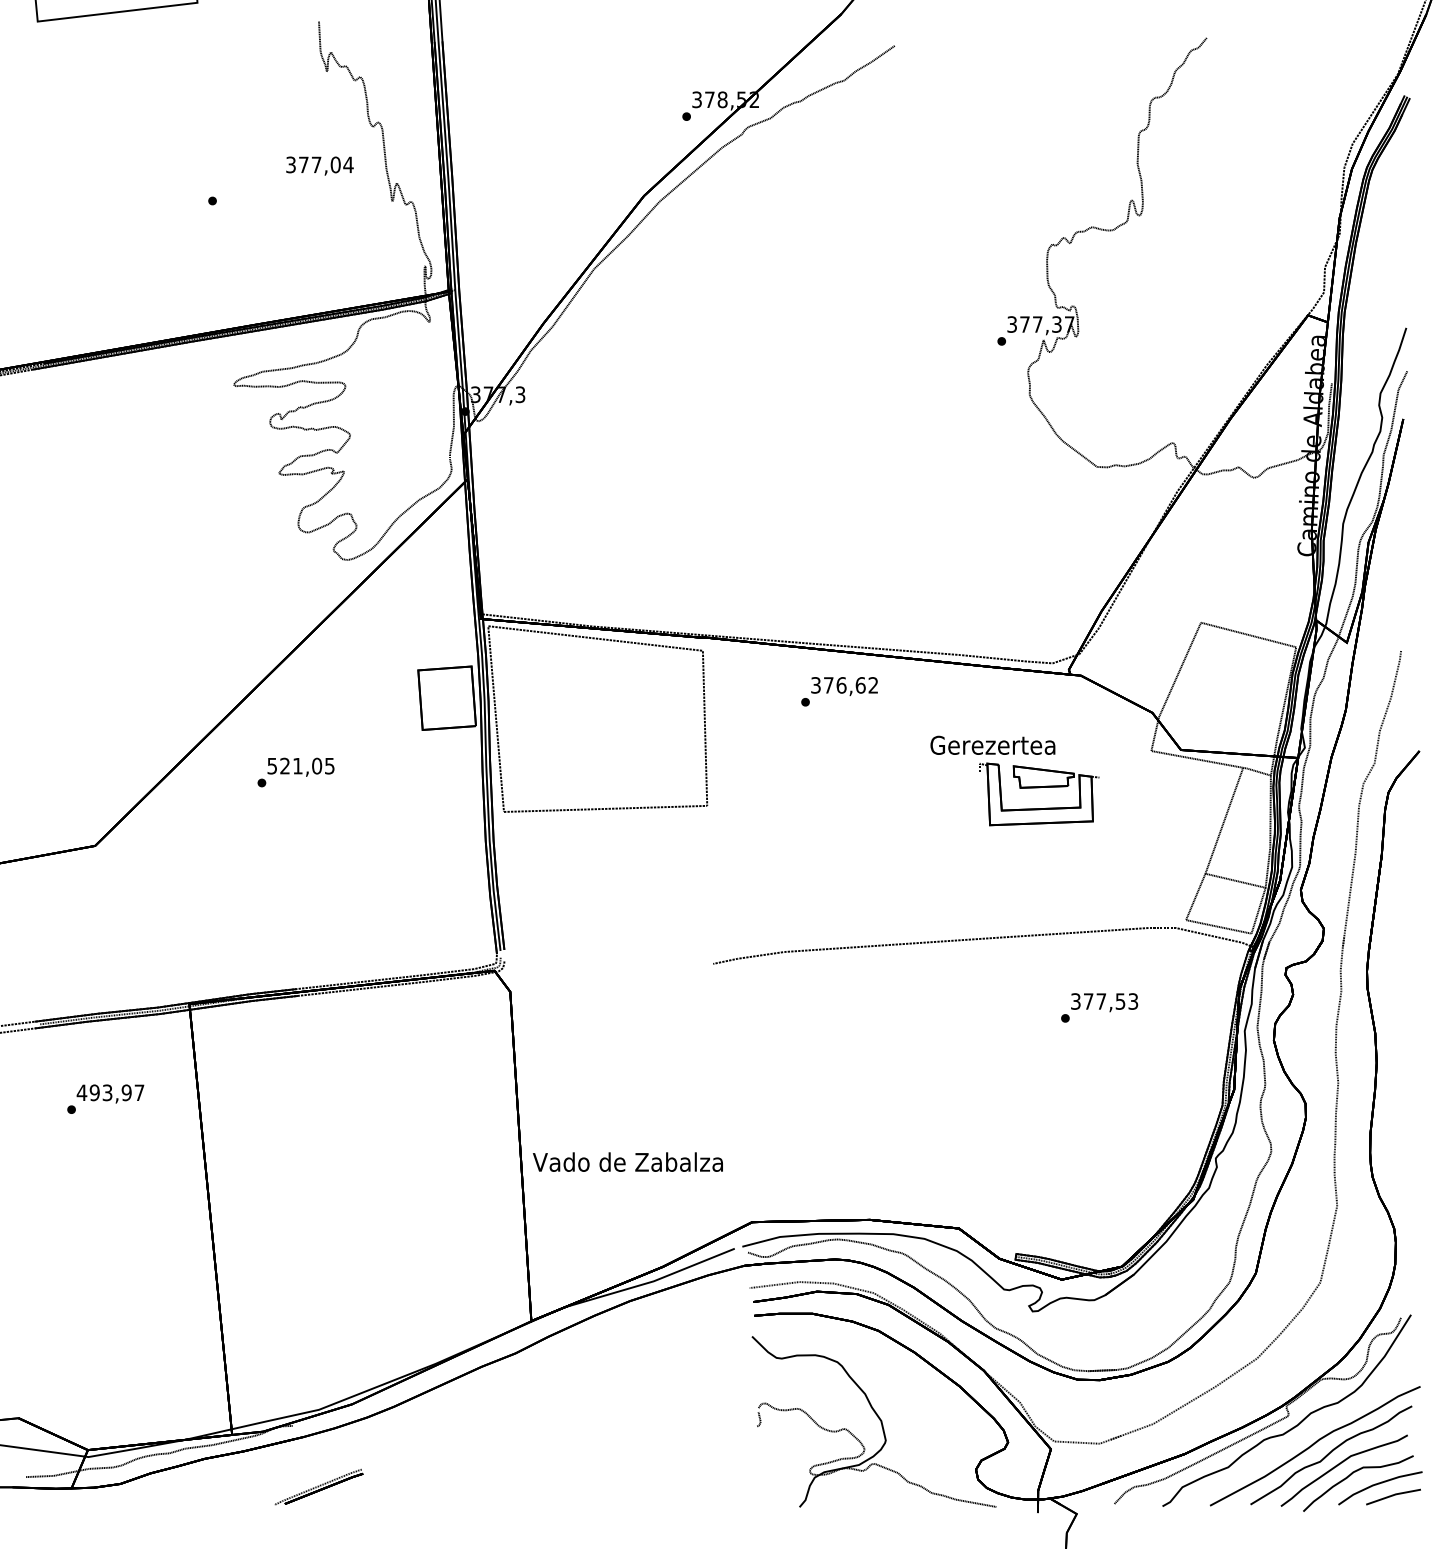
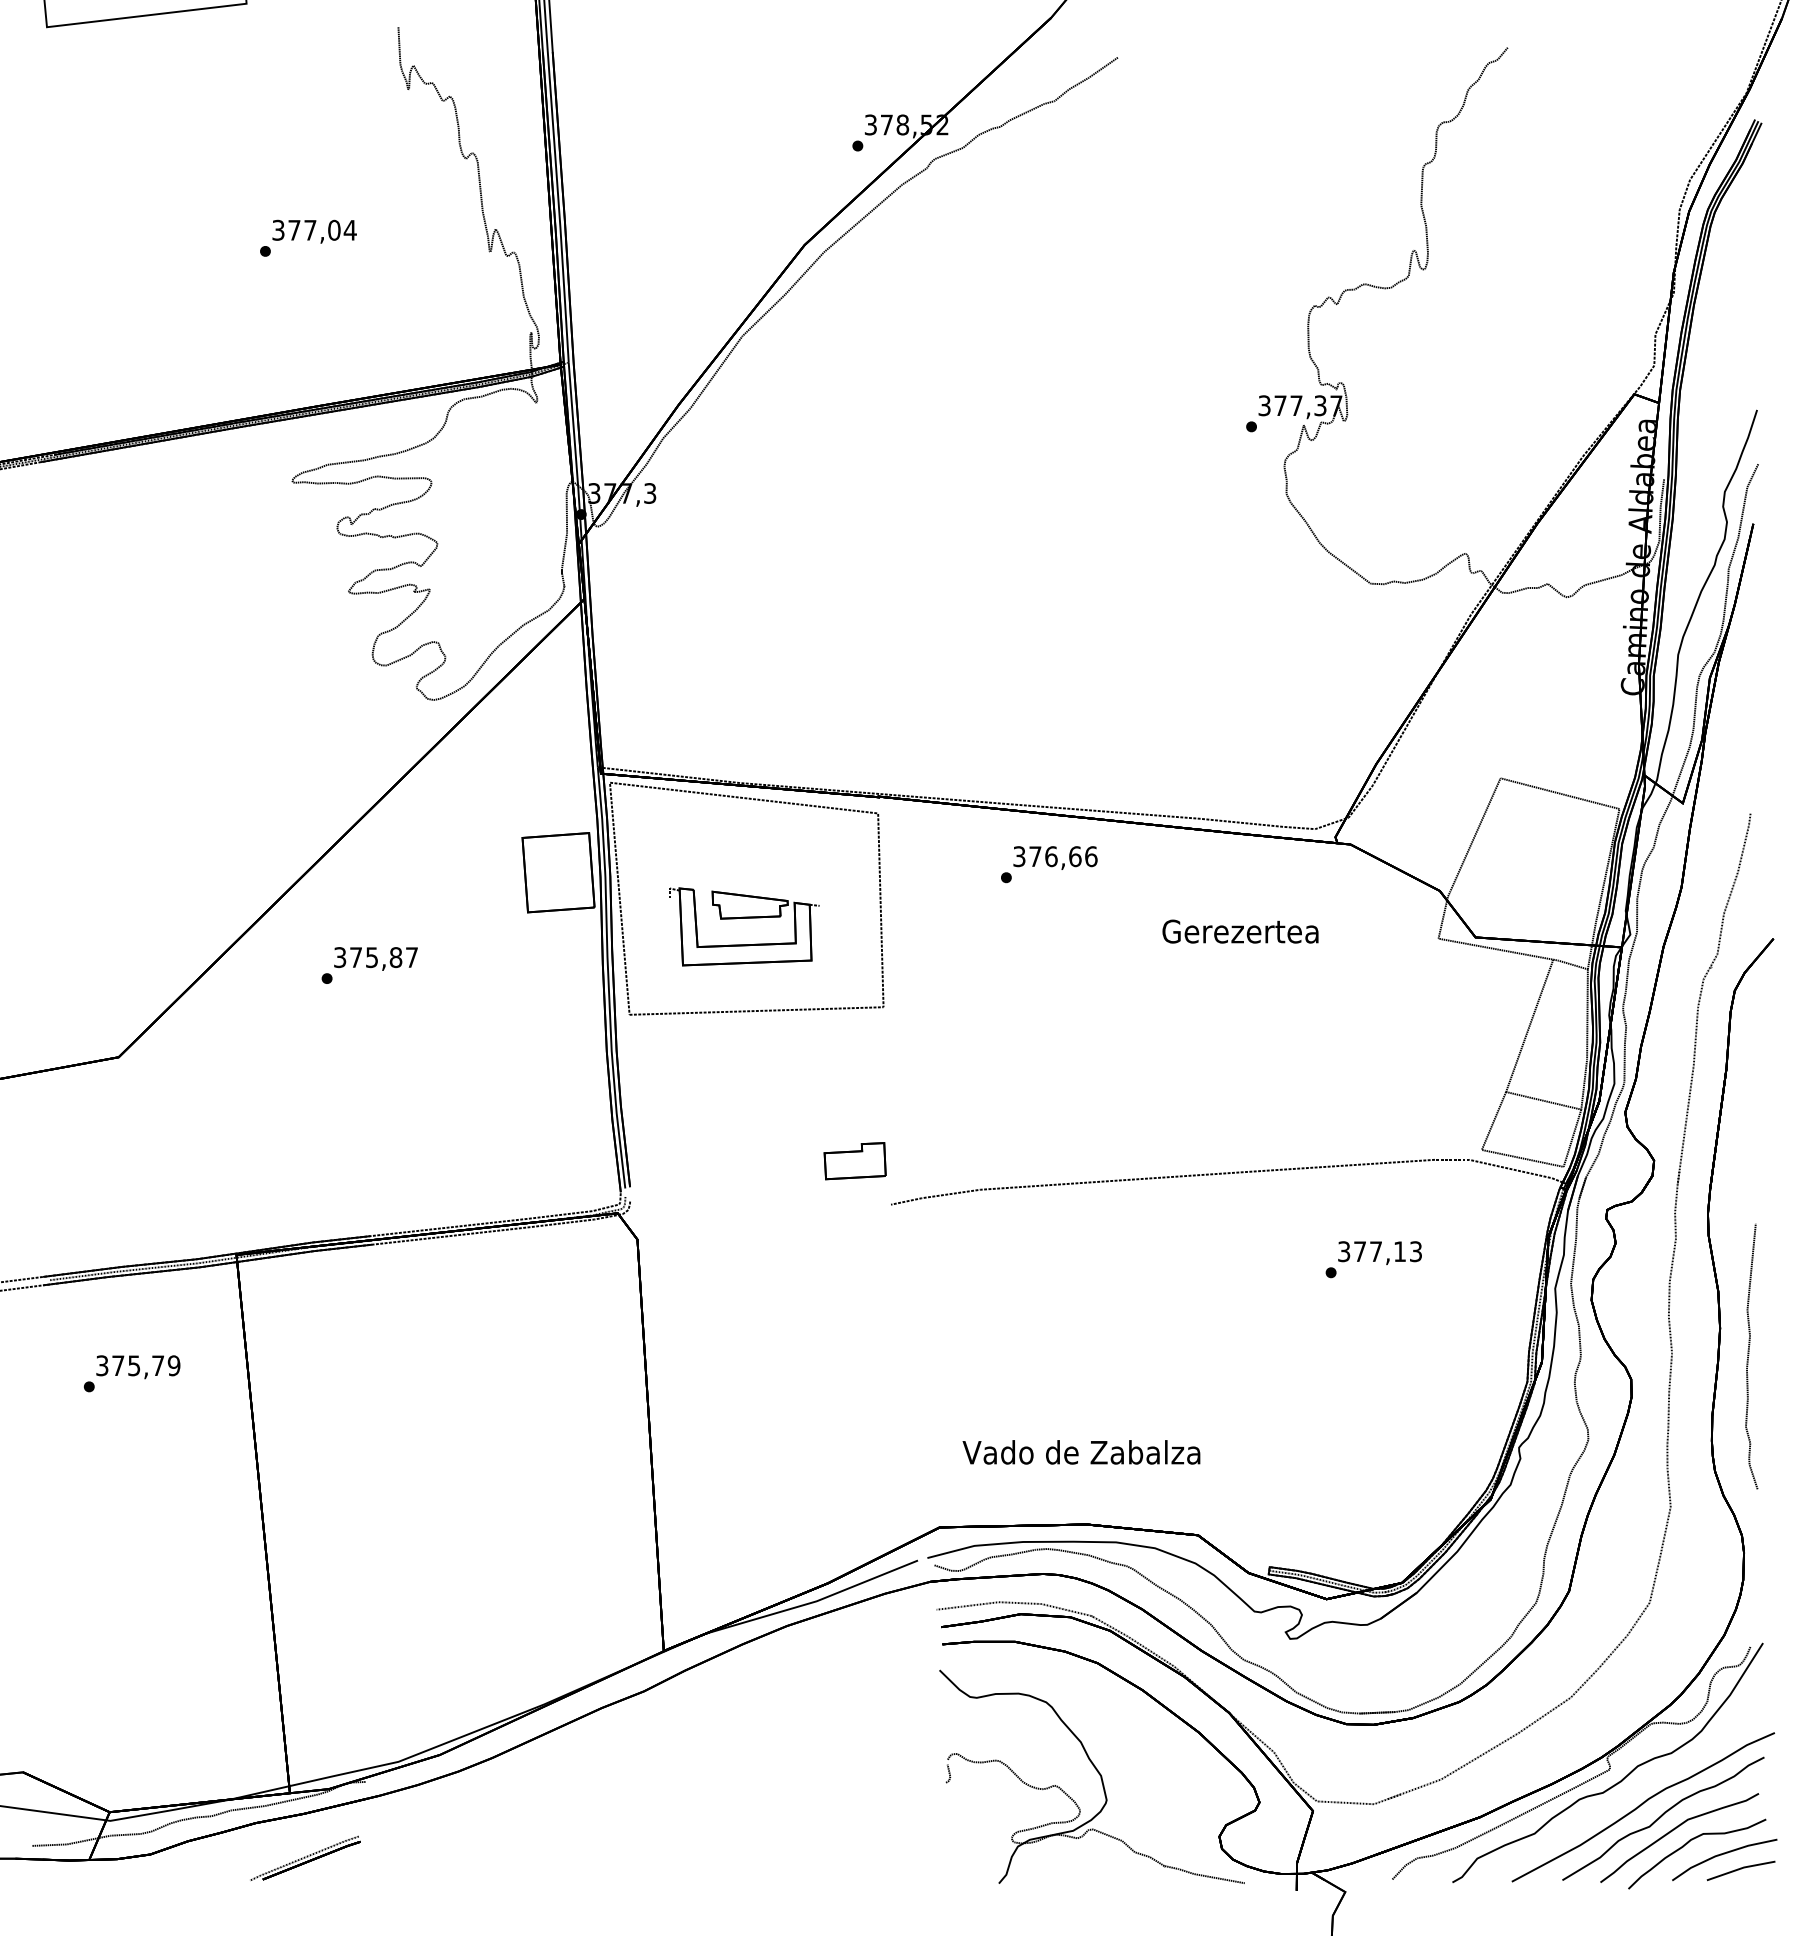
text: (319, 165) -> (314, 231), moved
text: (873, 685) -> (1091, 856), 376,62 -> 376,66
text: (300, 766) -> (375, 957), 521,05 -> 375,87
part: (1039, 787) -> (744, 918), moved
part: (683, 929) -> (854, 1161), added
text: (1120, 1001) -> (1399, 1251), 377,53 -> 377,13
curve: (1400, 1084) -> (1749, 1355), added
text: (110, 1092) -> (137, 1365), 493,97 -> 375,79
text: (627, 1162) -> (1081, 1452), moved
part: (319, 1486) -> (305, 1857), moved

